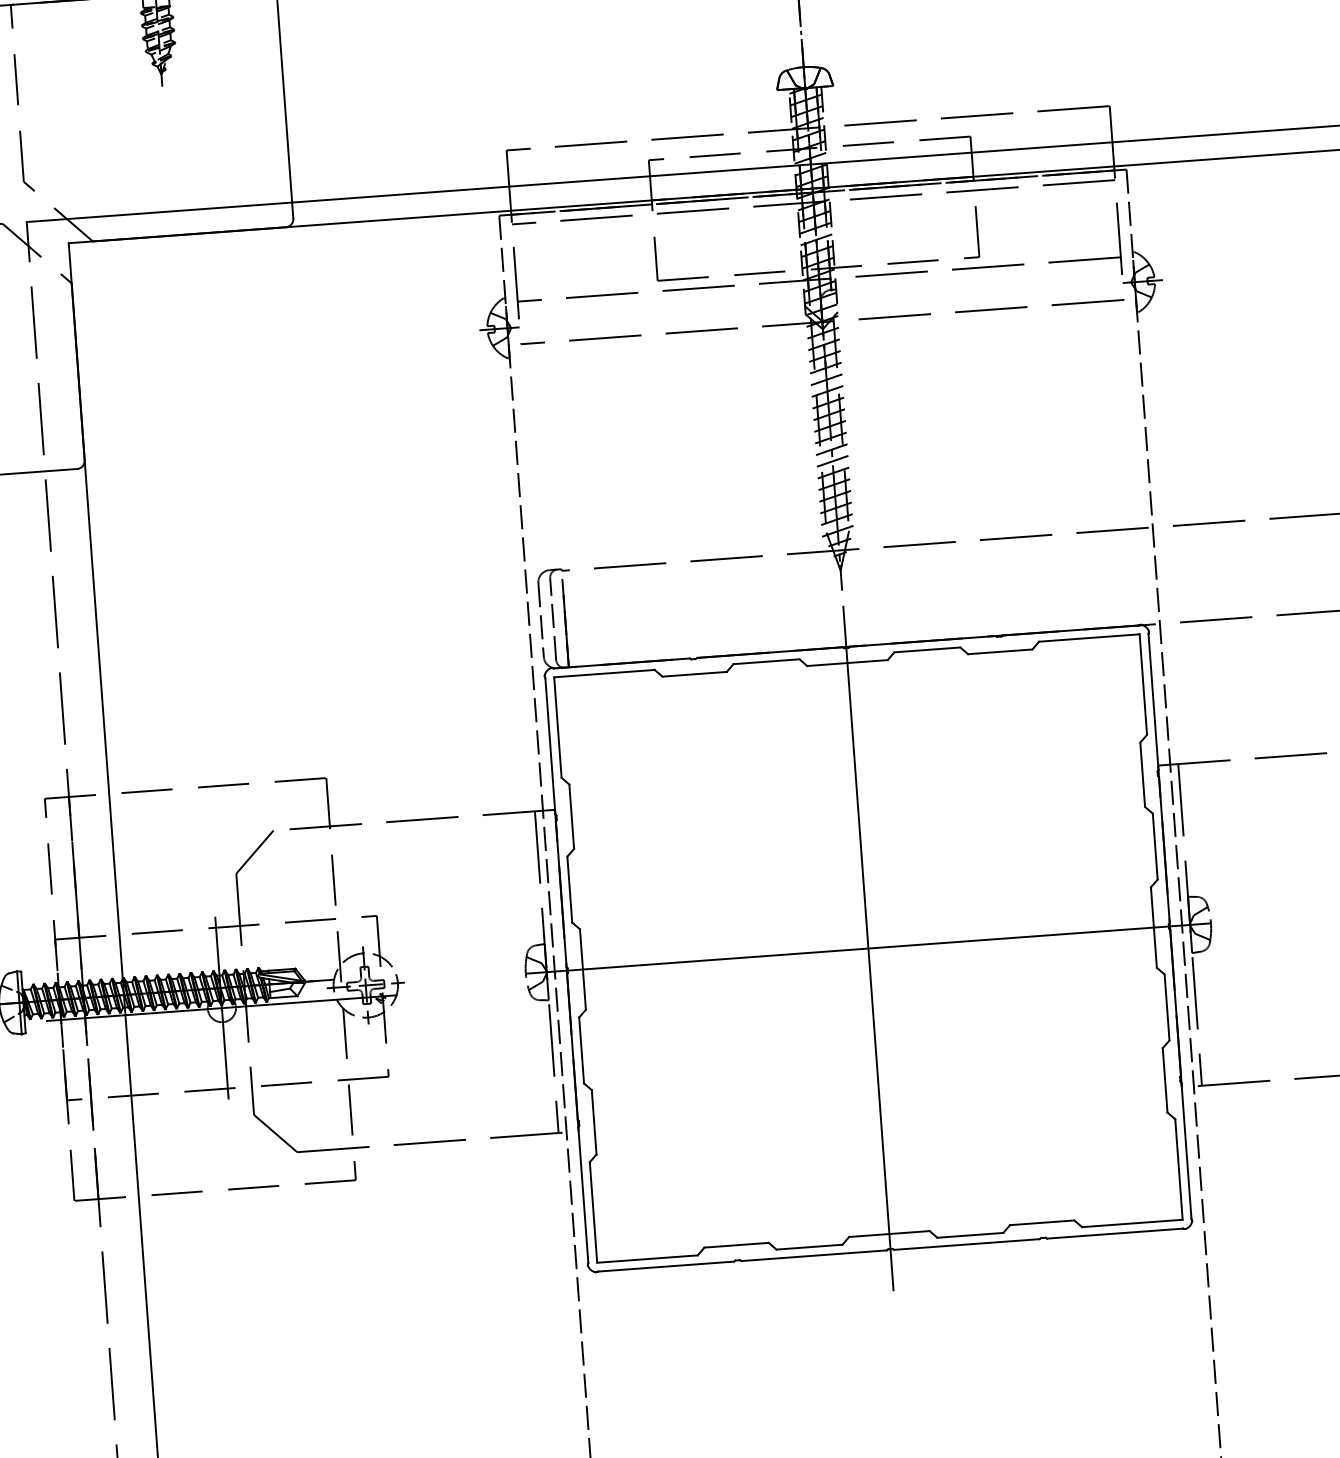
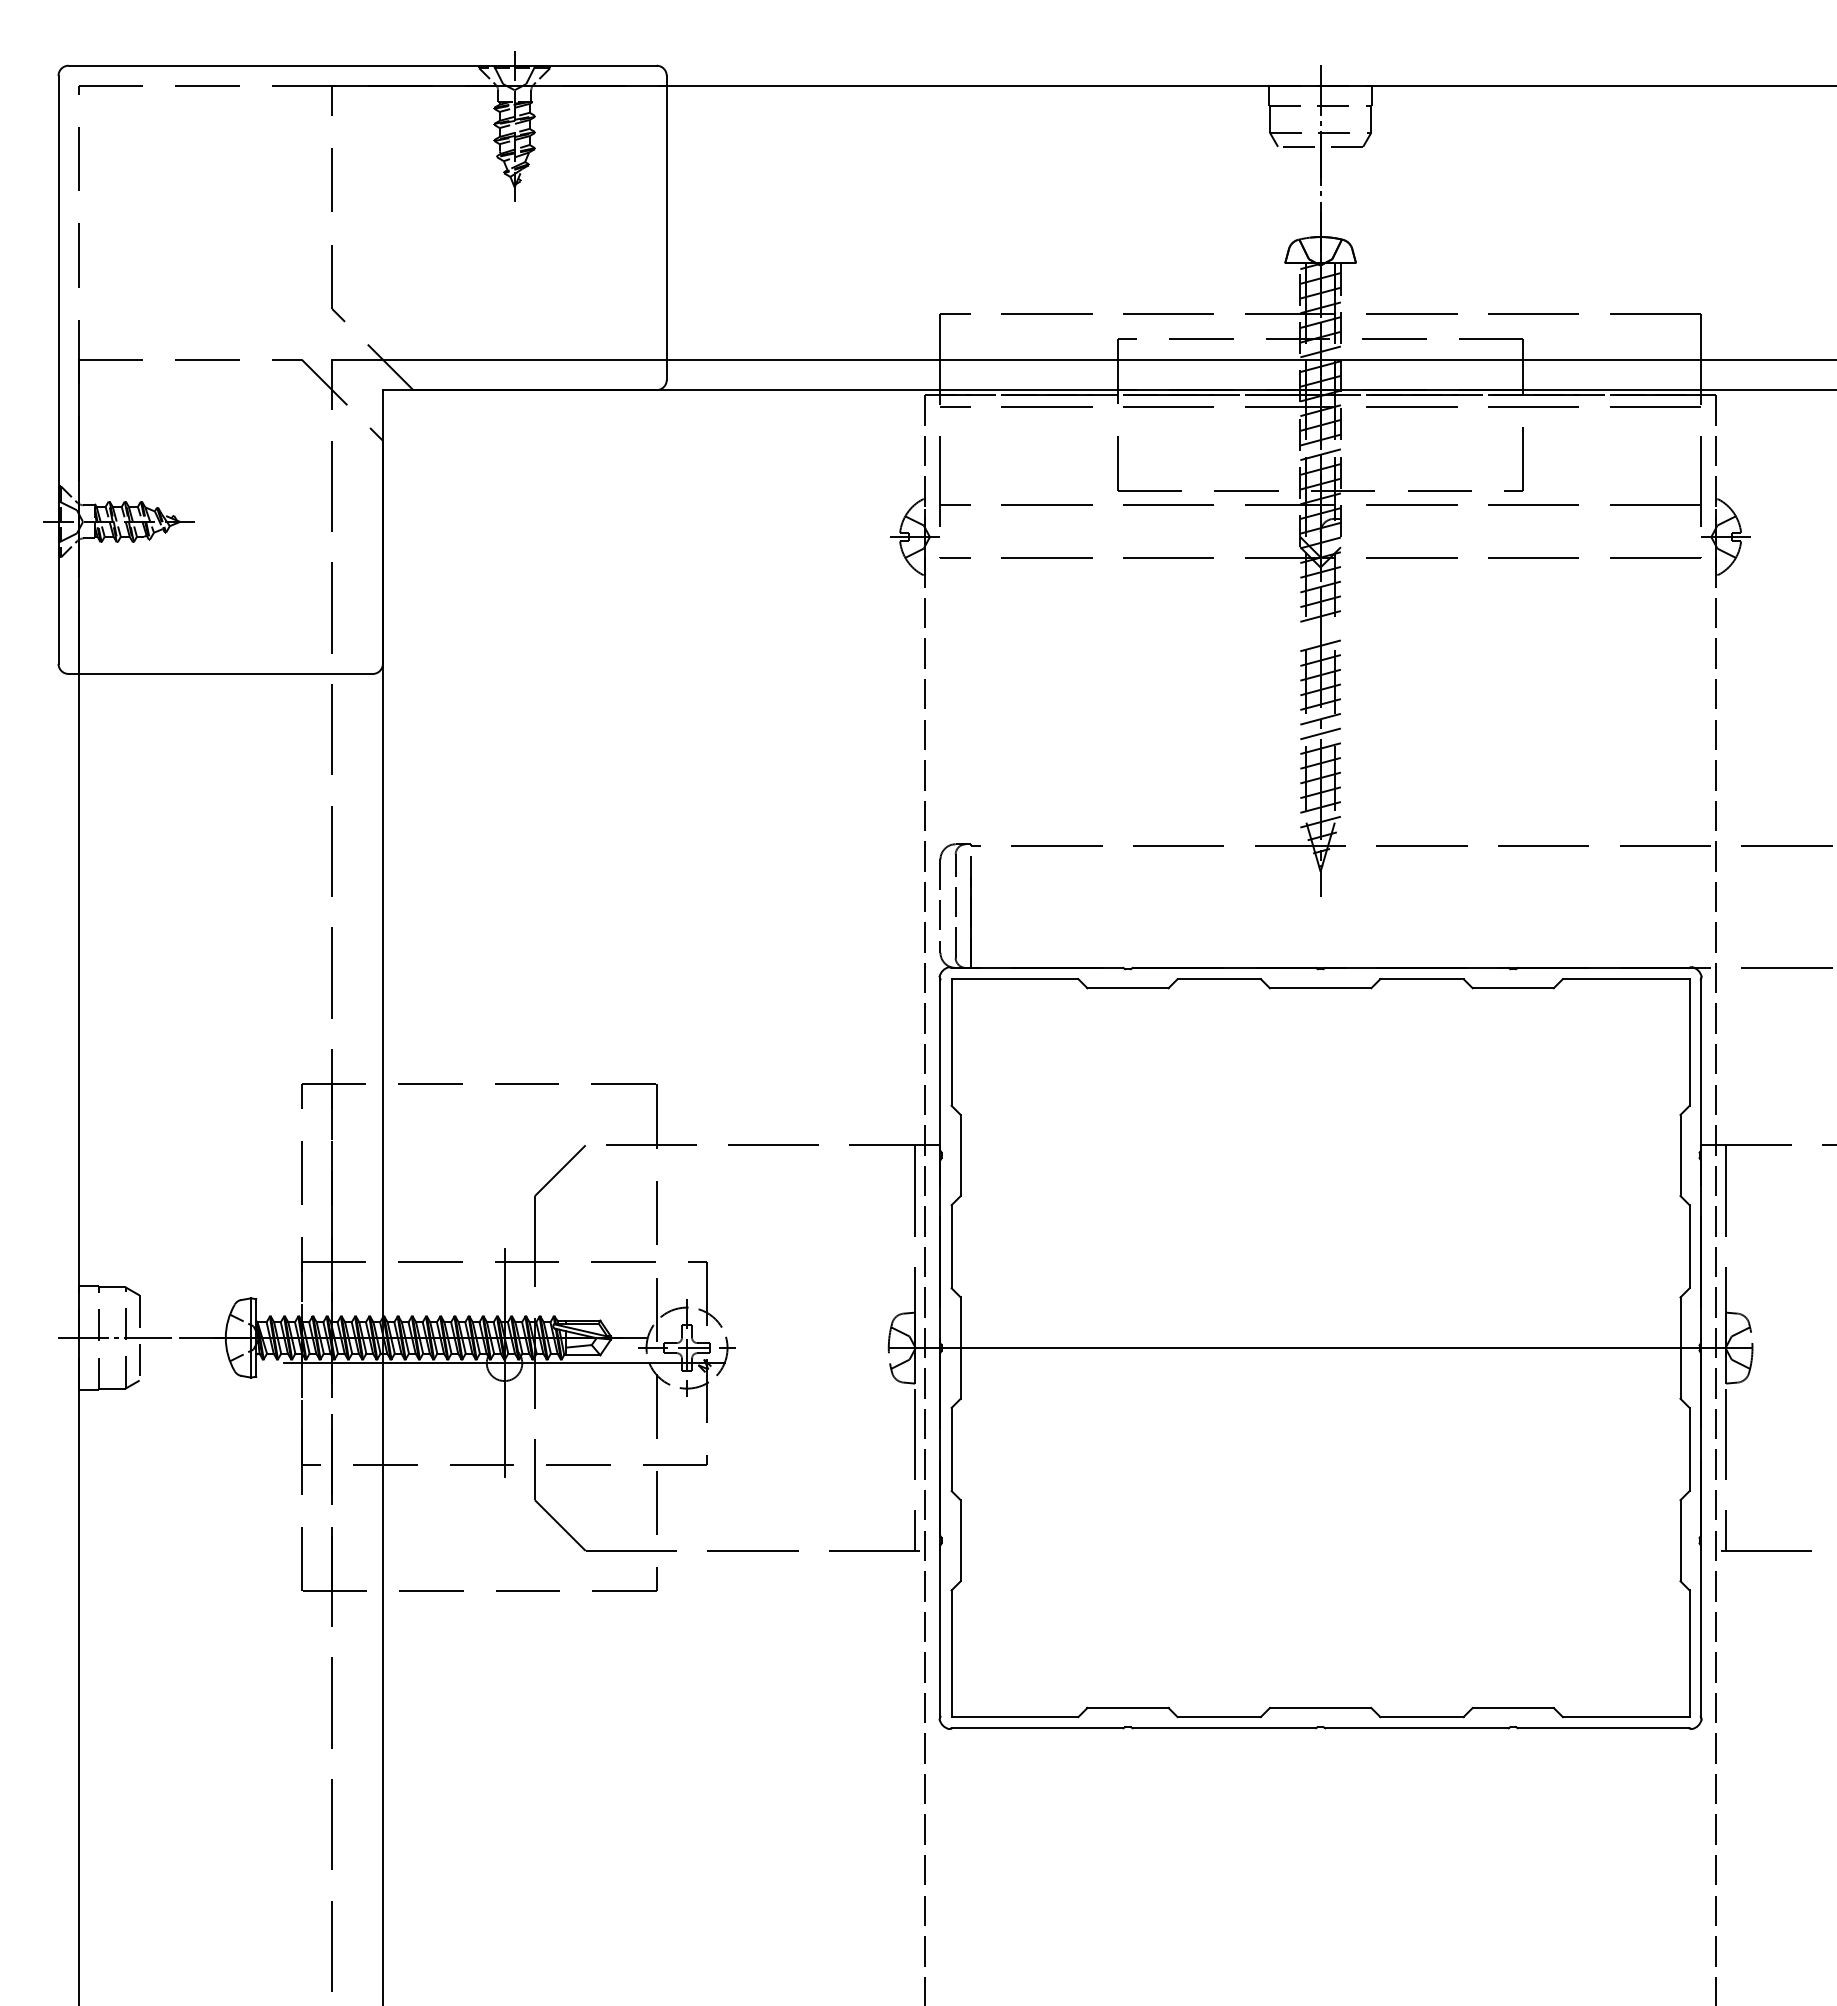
line: (826, 379) -> (1320, 630), removed
line: (868, 948) -> (1320, 1347), removed

